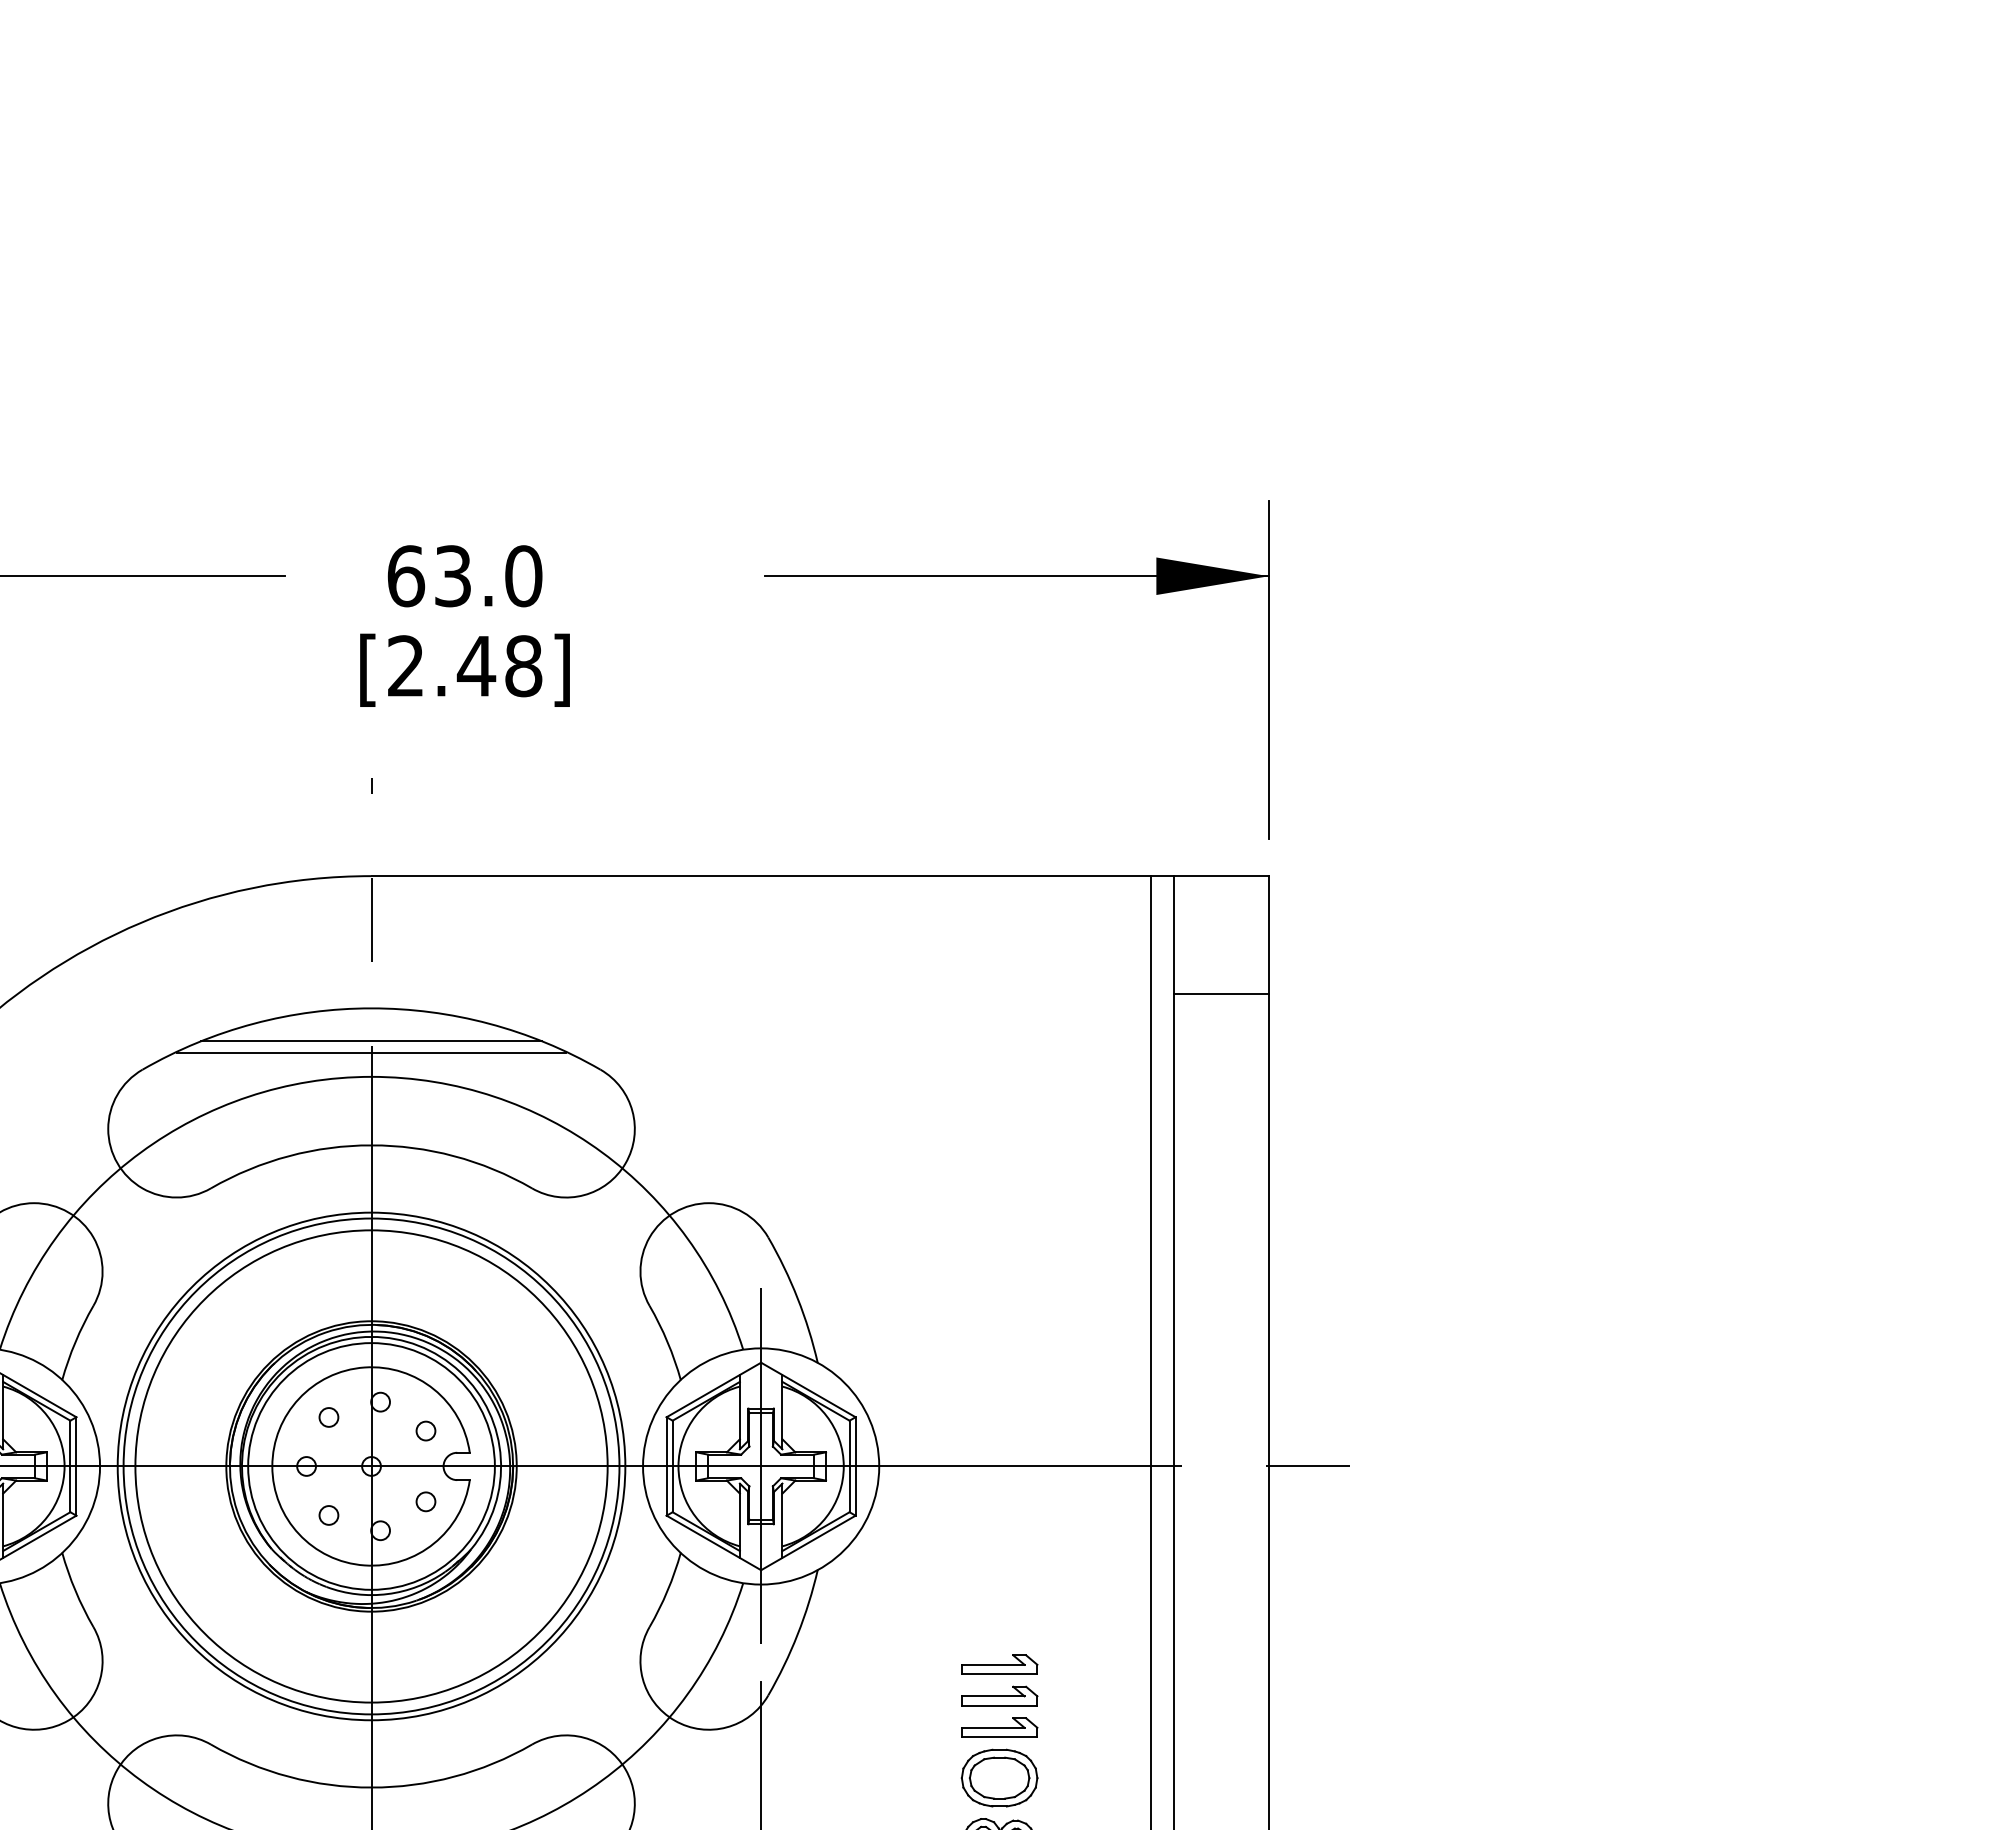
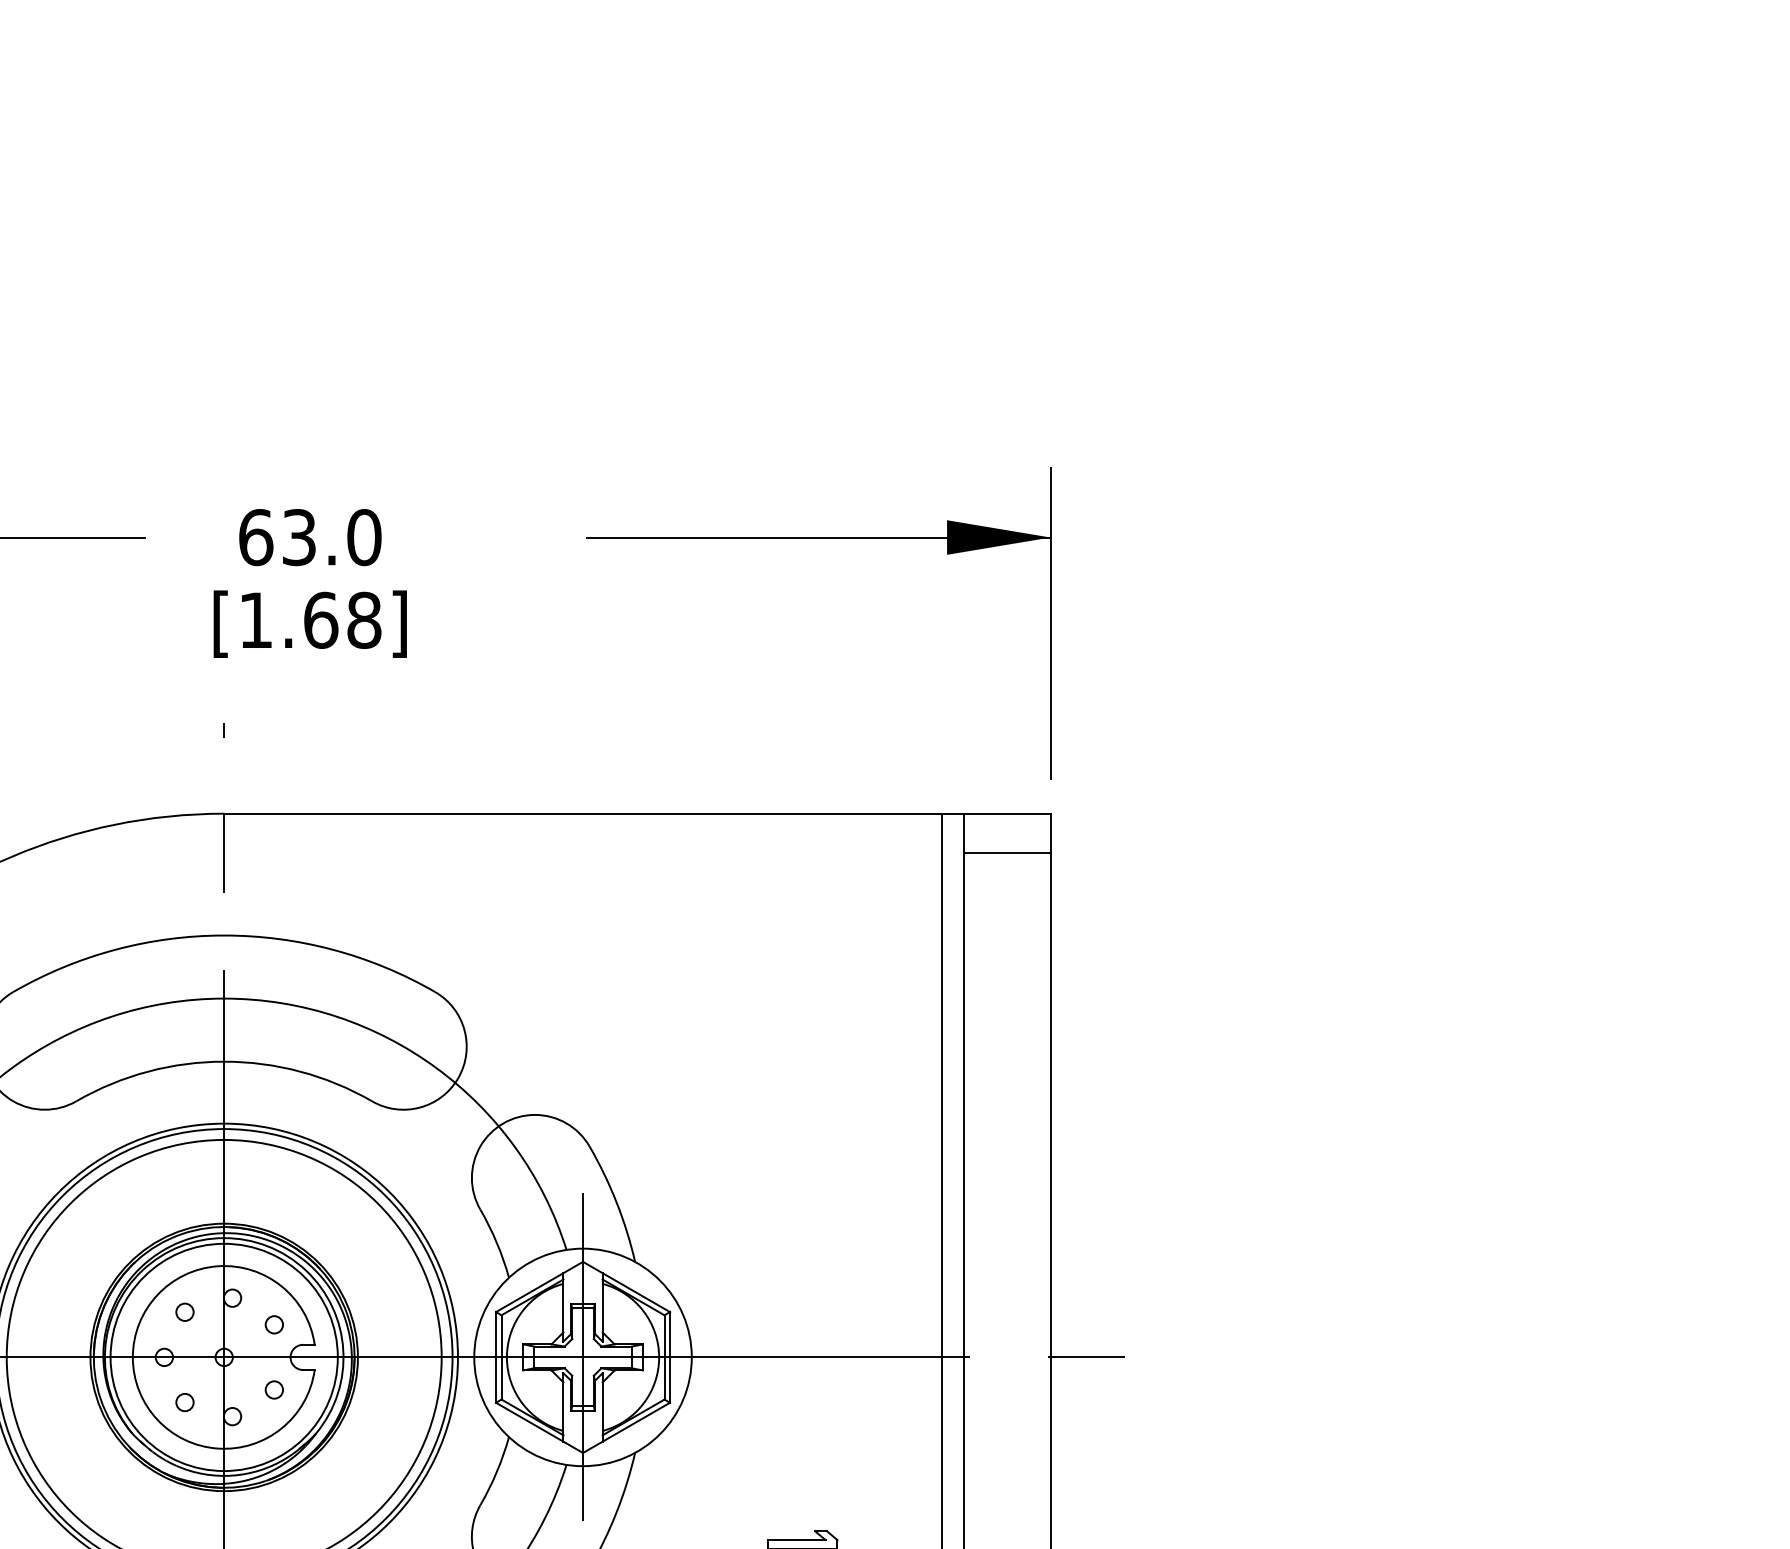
text: (442, 666) -> (289, 620), [2.48] -> [1.68]
line: (1221, 994) -> (1007, 853), moved
line: (371, 1041) -> (224, 966), removed
line: (371, 1053) -> (224, 977), removed

